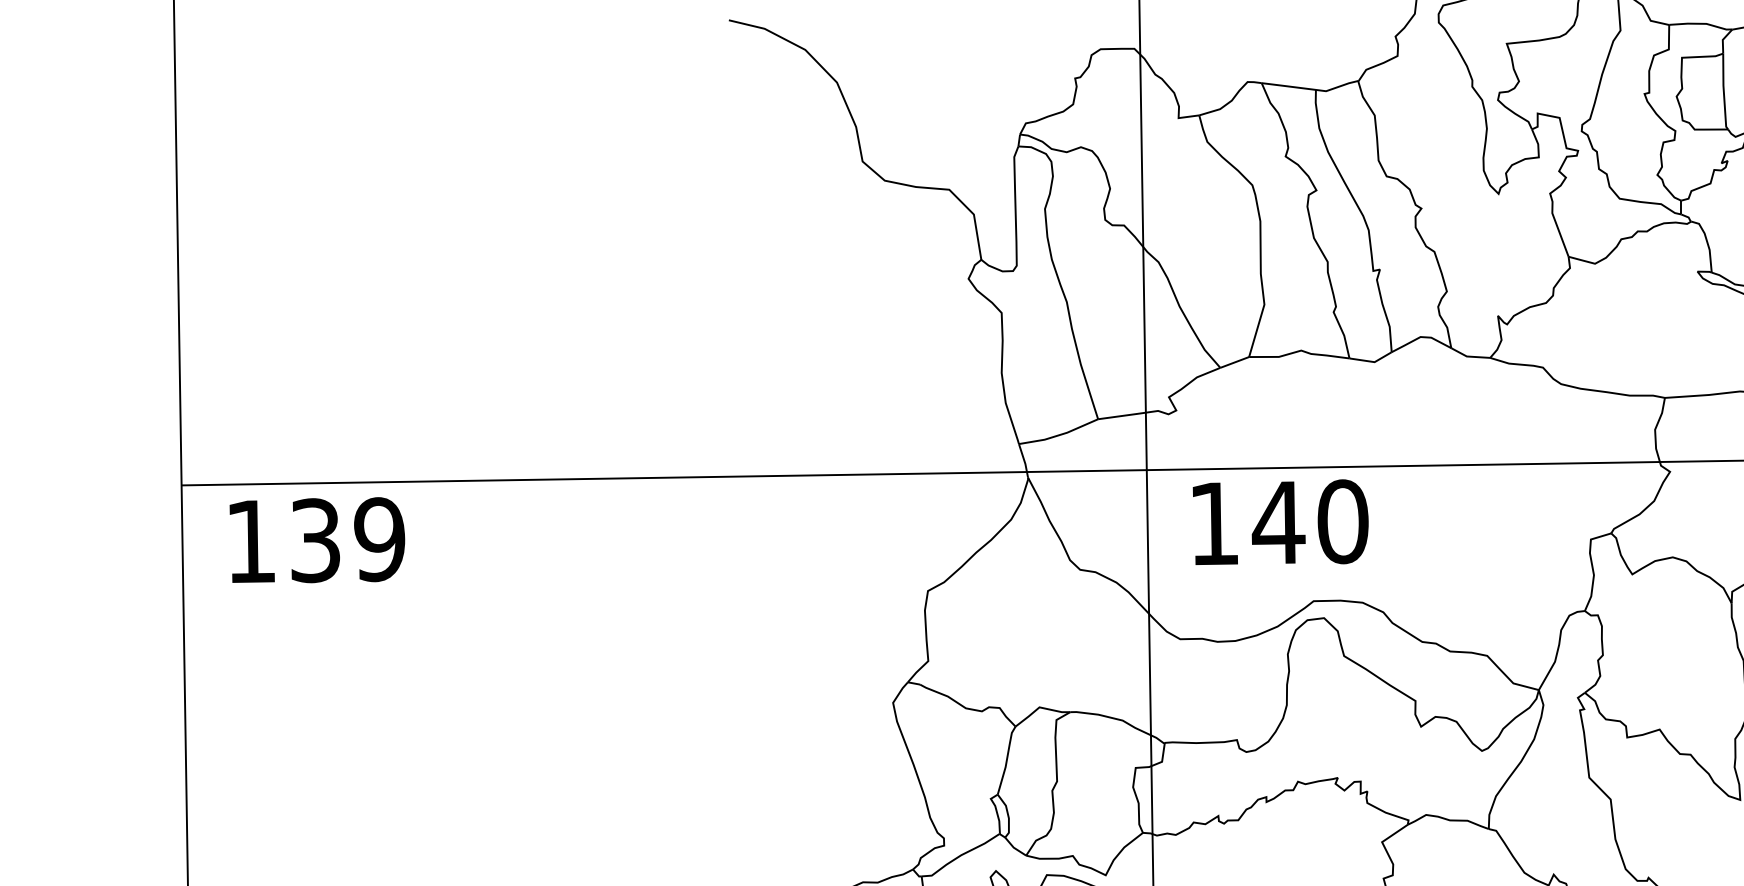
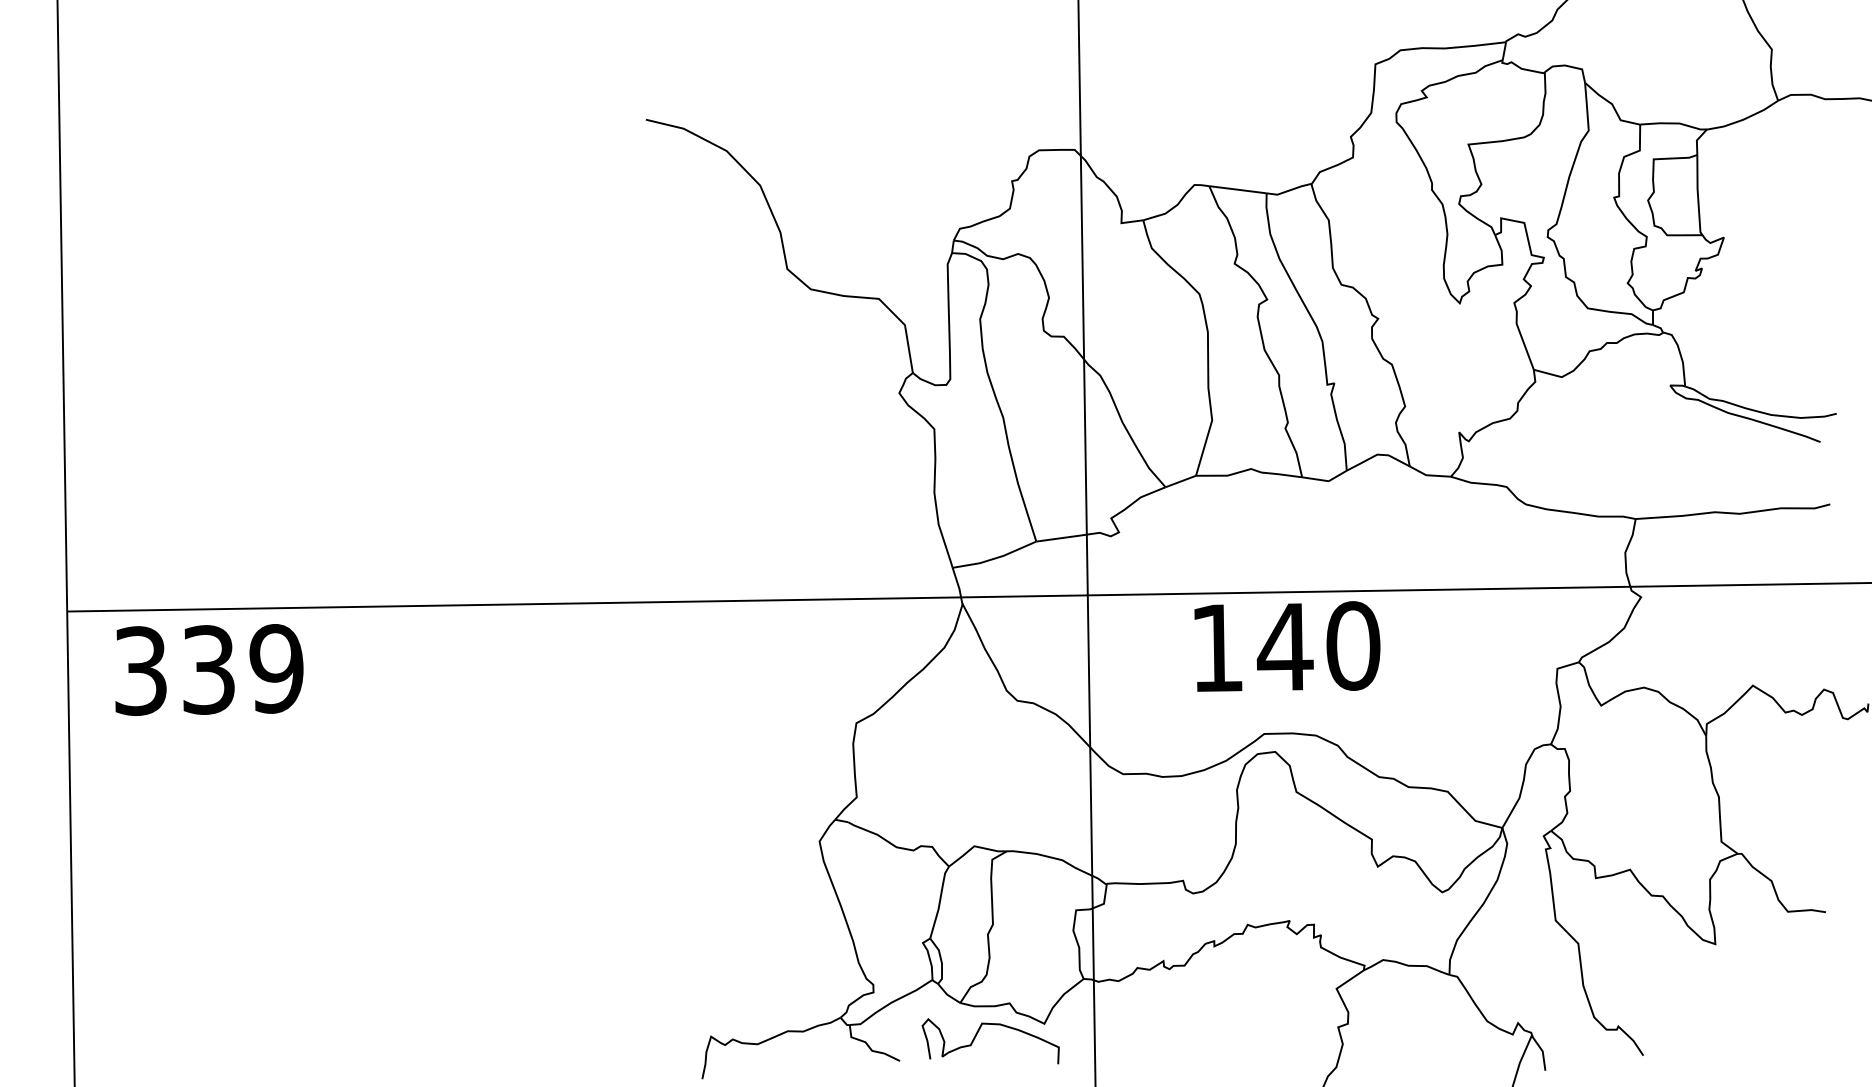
text: (1280, 522) -> (1287, 646), moved
text: (250, 542) -> (140, 671), 139 -> 339

